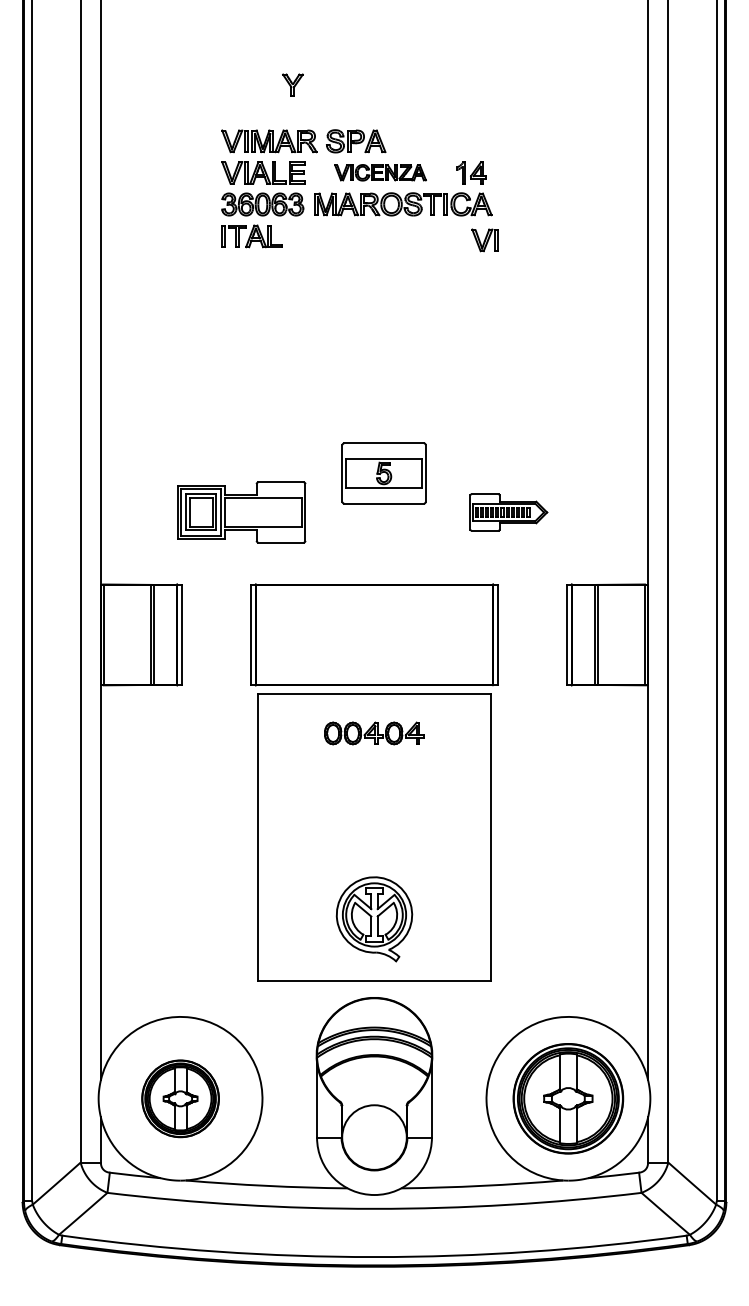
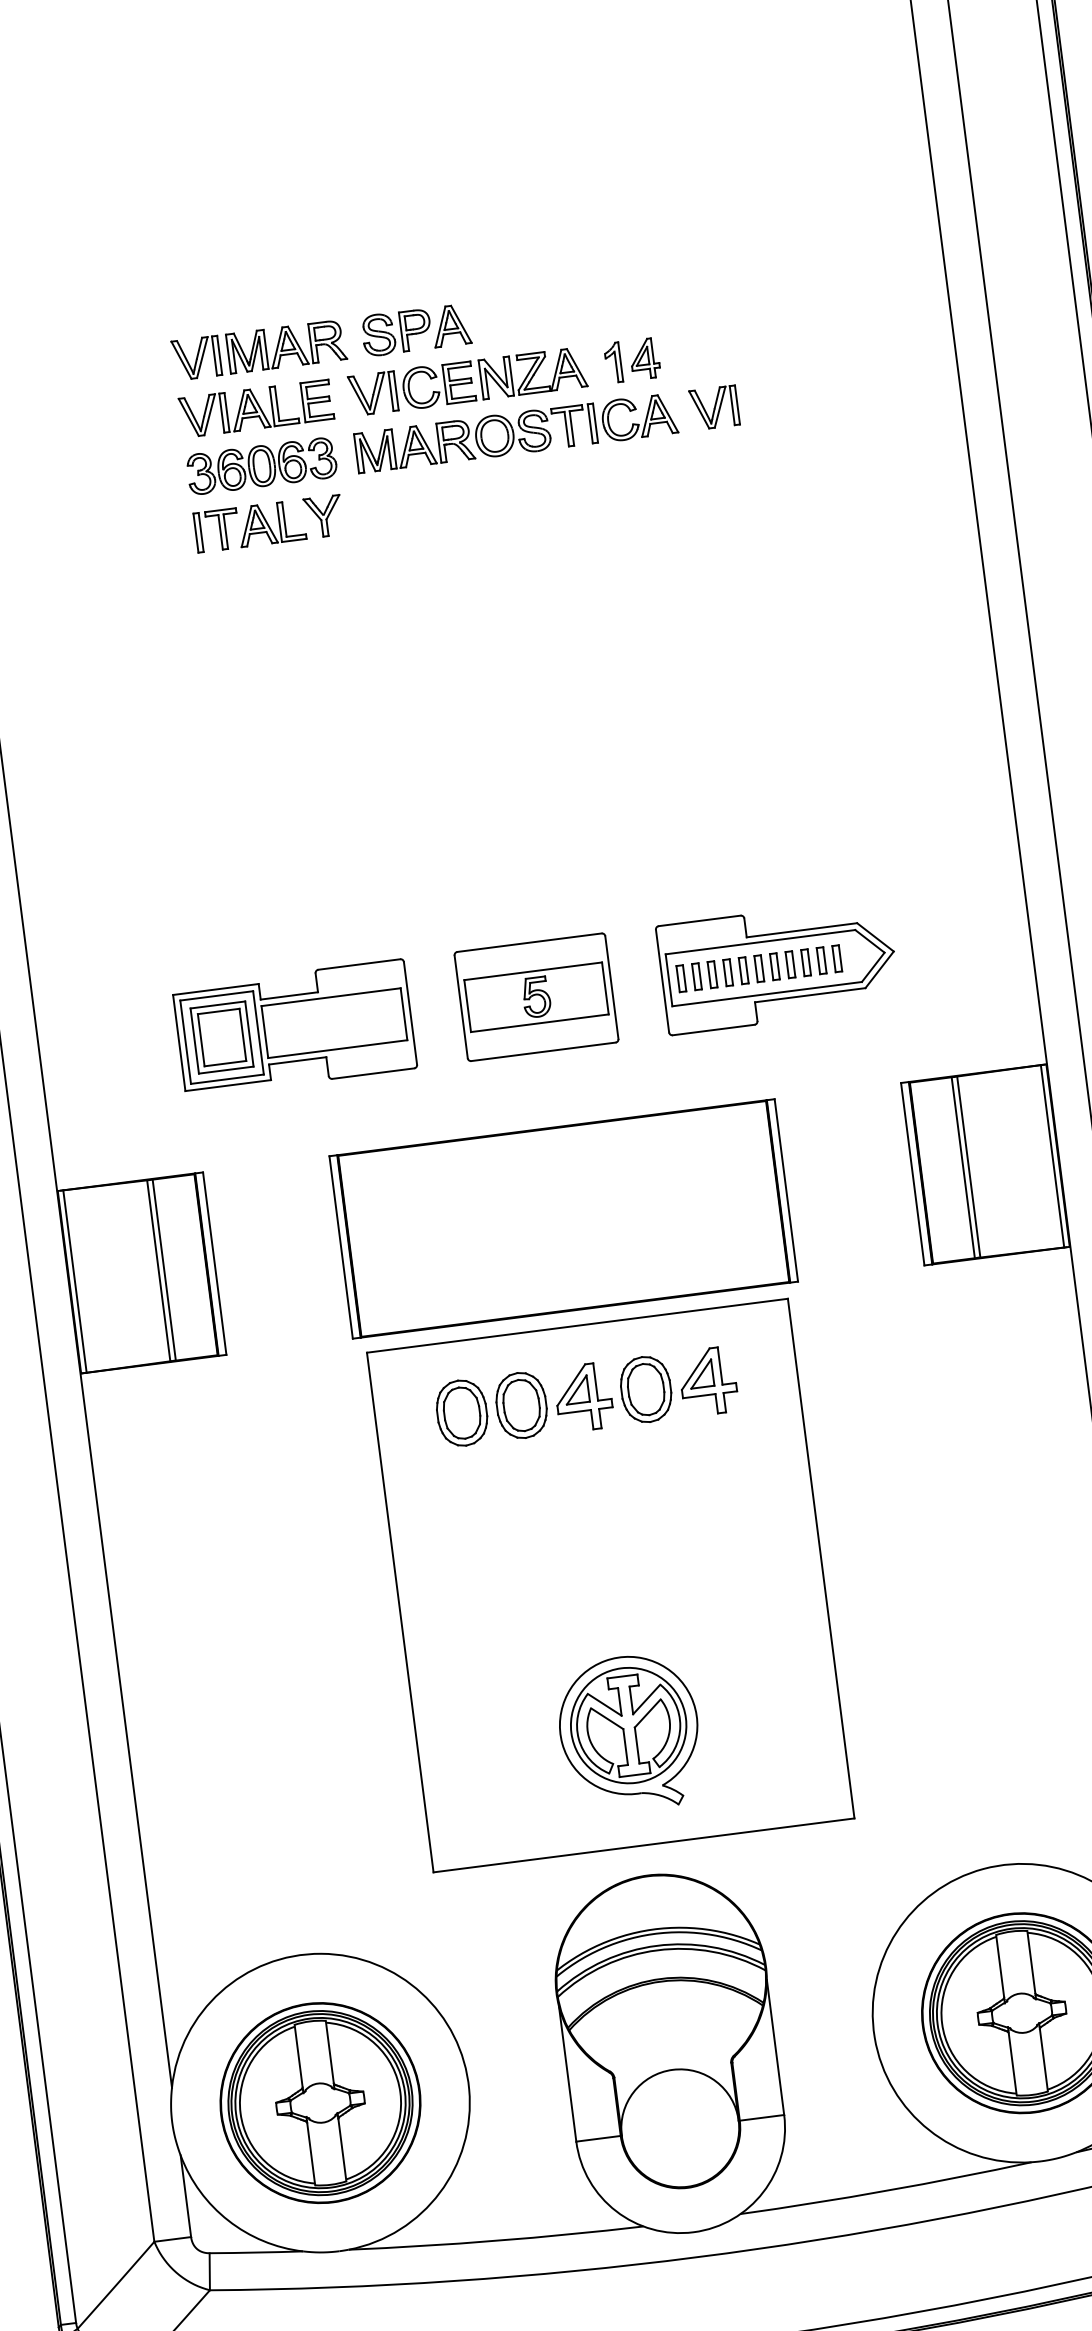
part: (292, 84) -> (322, 515), moved
part: (380, 172) -> (467, 380), size x1.43
part: (484, 240) -> (713, 408), moved
part: (383, 473) -> (535, 997), moved
part: (508, 512) -> (777, 966), size x1.67
part: (374, 733) -> (586, 1397), size x1.67
part: (180, 1098) -> (320, 2102), size x1.43

